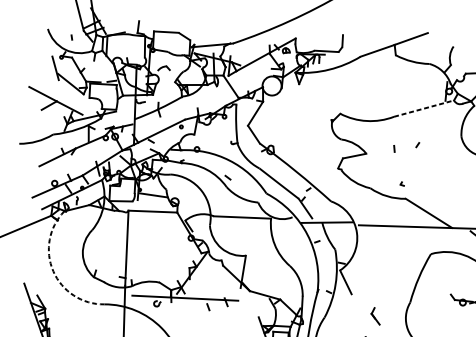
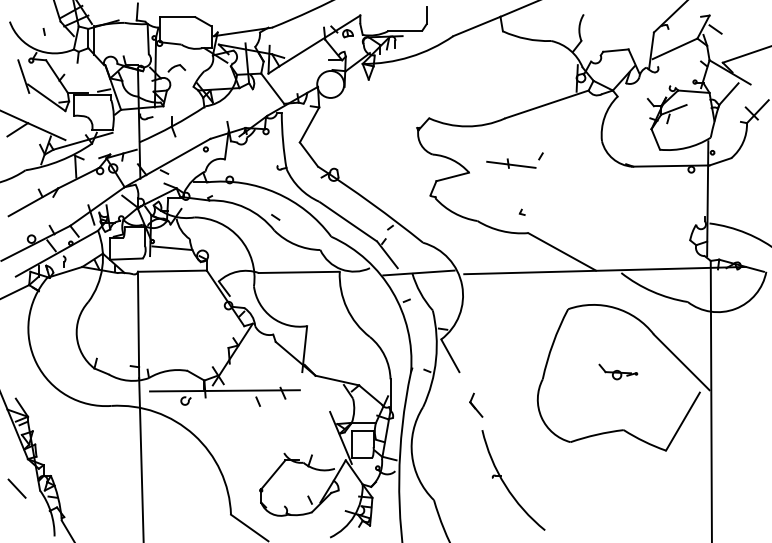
line: (424, 108) -> (547, 104), dashed -> solid
line: (396, 149) -> (511, 164), added
arc: (53, 271) -> (36, 363), dashed -> solid
part: (376, 315) -> (476, 404), moved

